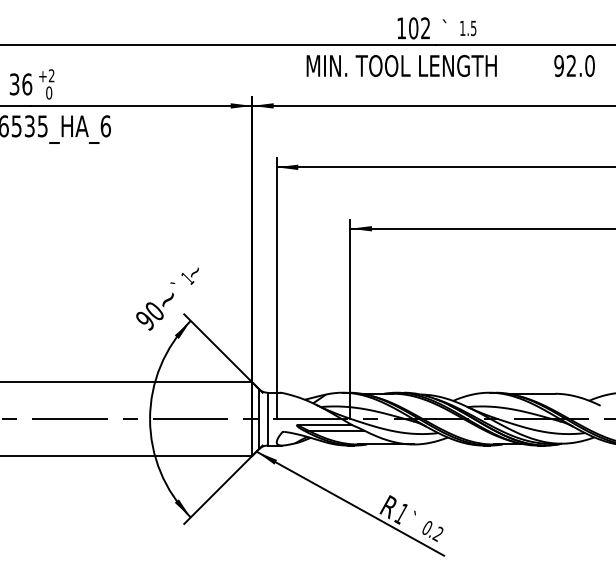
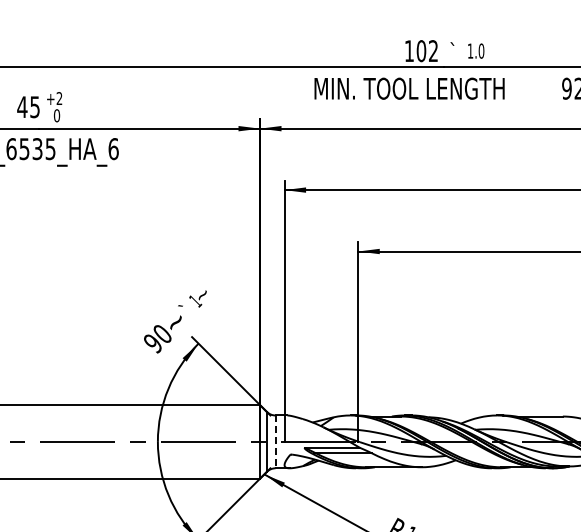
text: (473, 28) -> (481, 51), 1.5 -> 1.0
text: (20, 84) -> (28, 107), 36 -> 45
line: (267, 419) -> (275, 442), solid -> dashed

